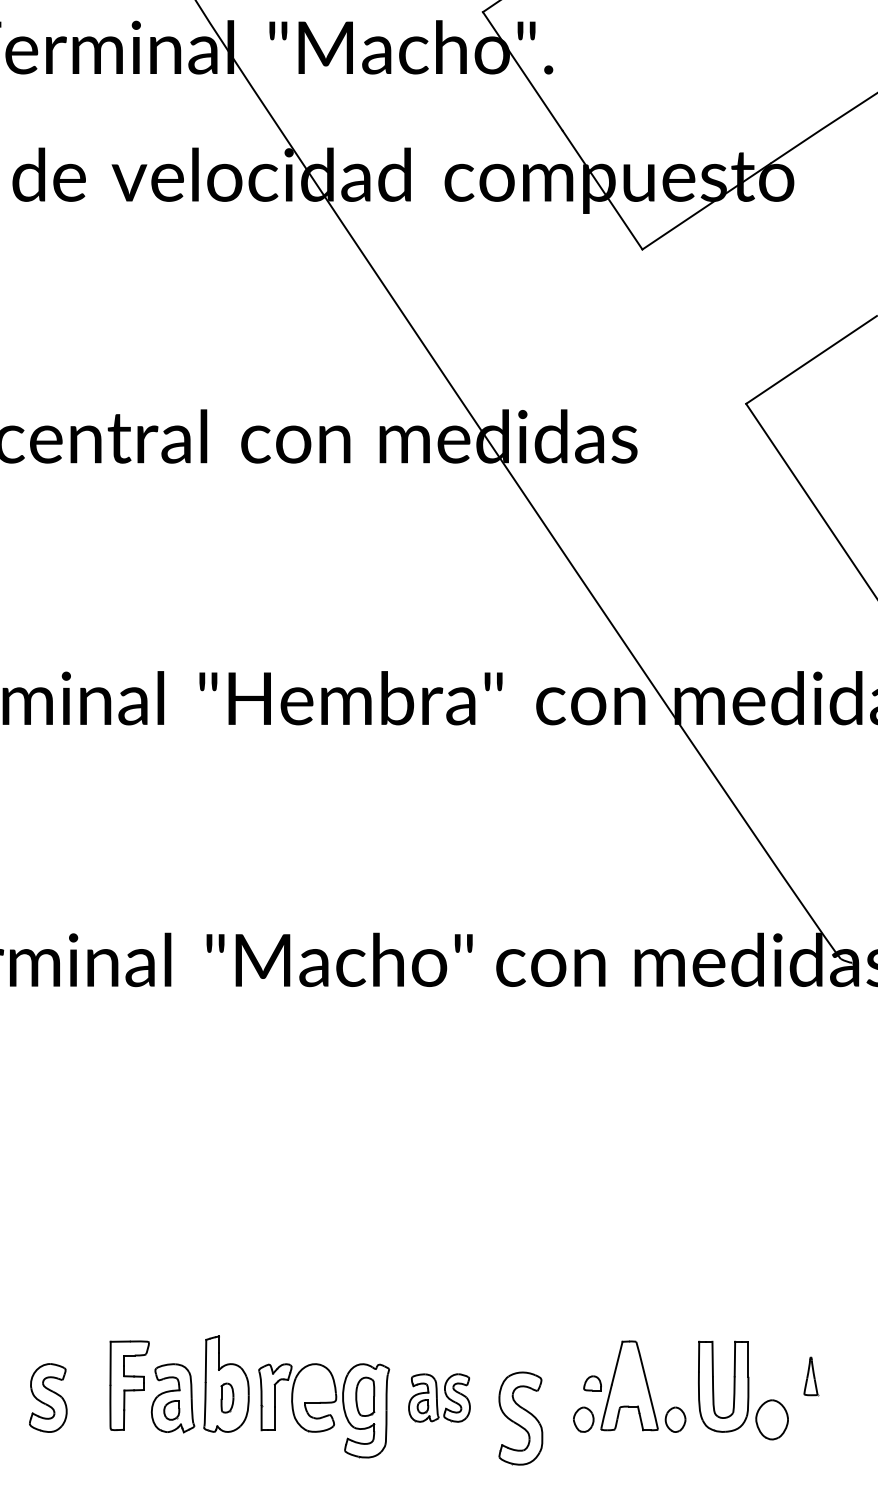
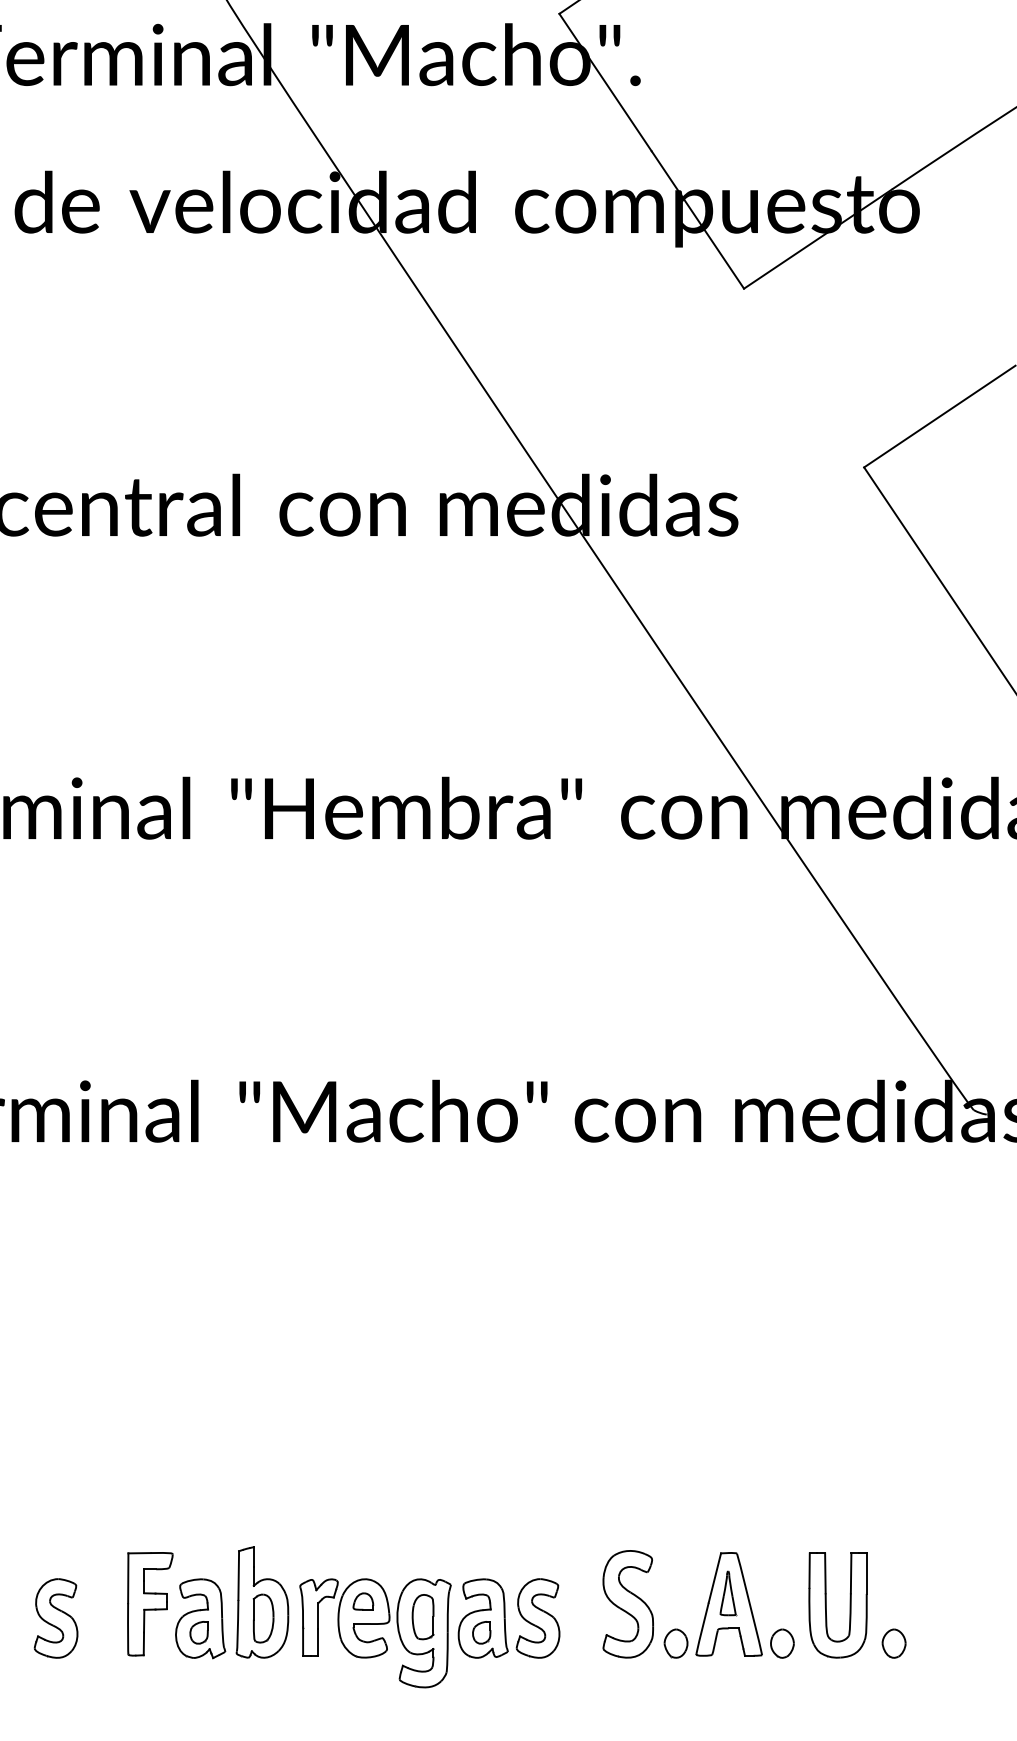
part: (811, 1376) -> (728, 1593), moved
part: (592, 1383) -> (363, 1601), moved
part: (227, 1398) -> (263, 1618), size x1.43
part: (439, 1398) -> (508, 1618), size x1.43
part: (520, 1418) -> (627, 1604), moved
part: (771, 1419) -> (893, 1643), size x0.62

